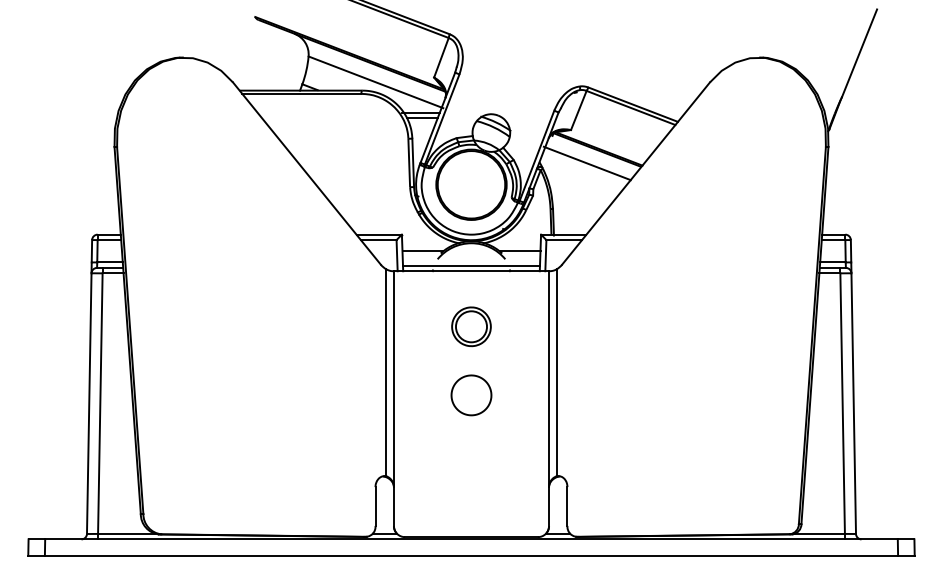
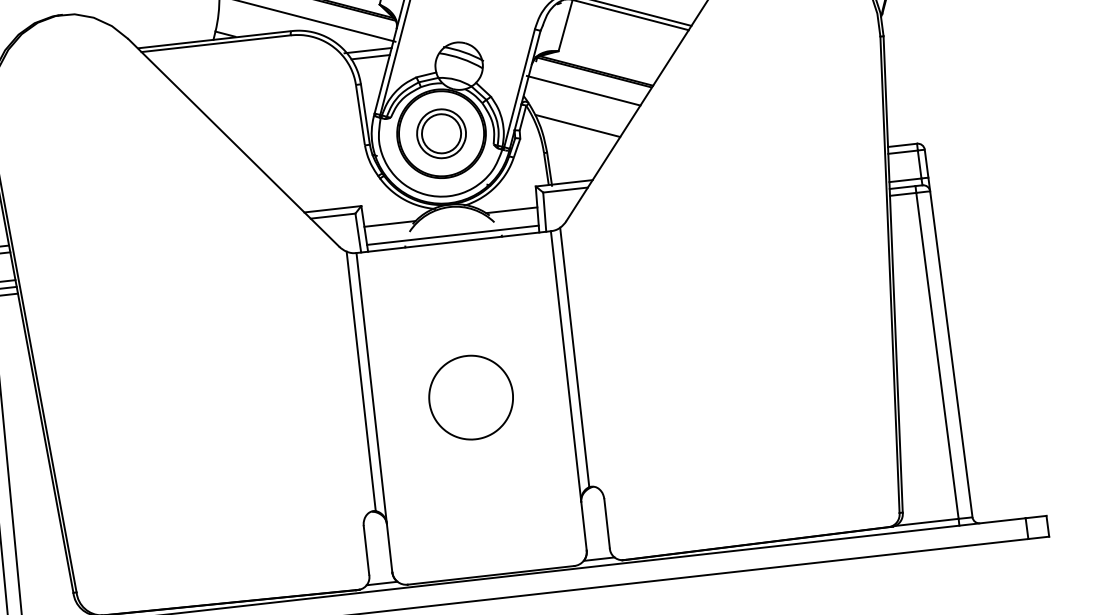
line: (579, 190) -> (577, 125), added
part: (471, 326) -> (441, 133), moved
part: (471, 395) -> (471, 397), size x1.67

